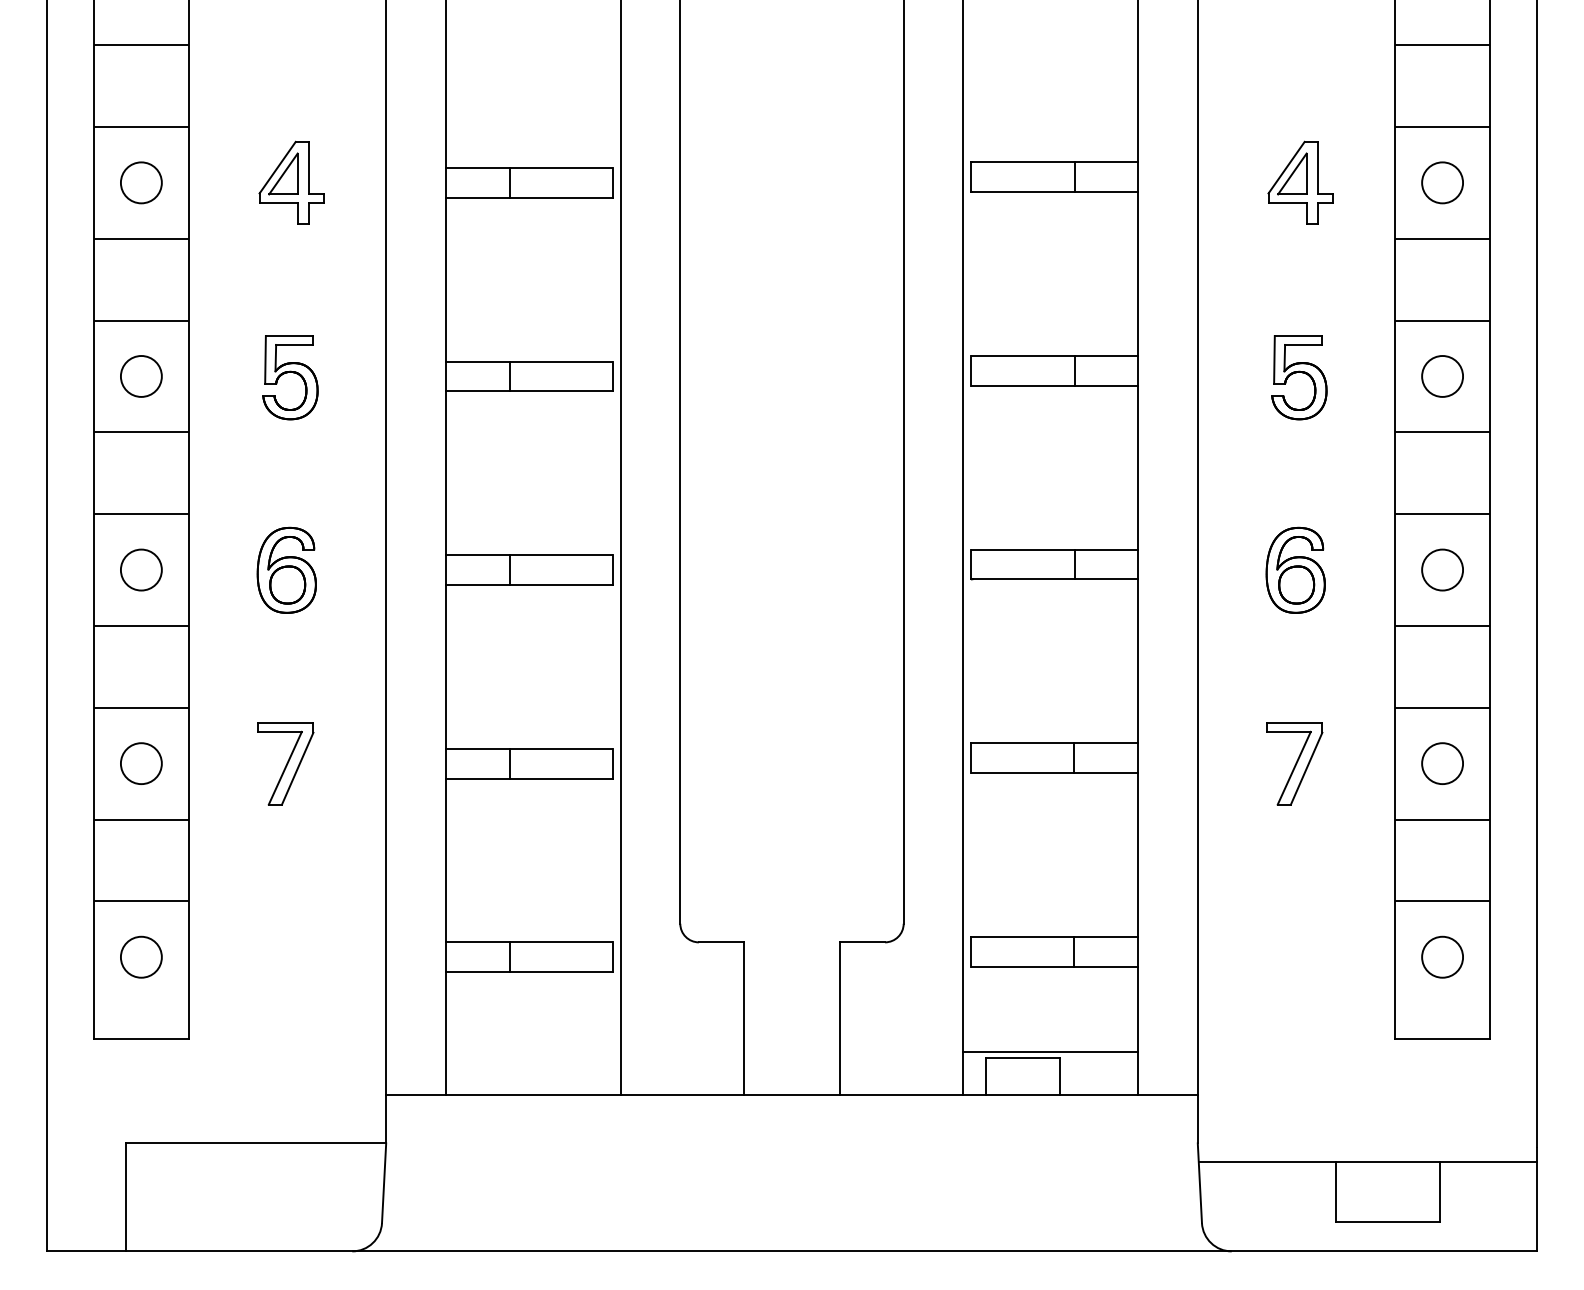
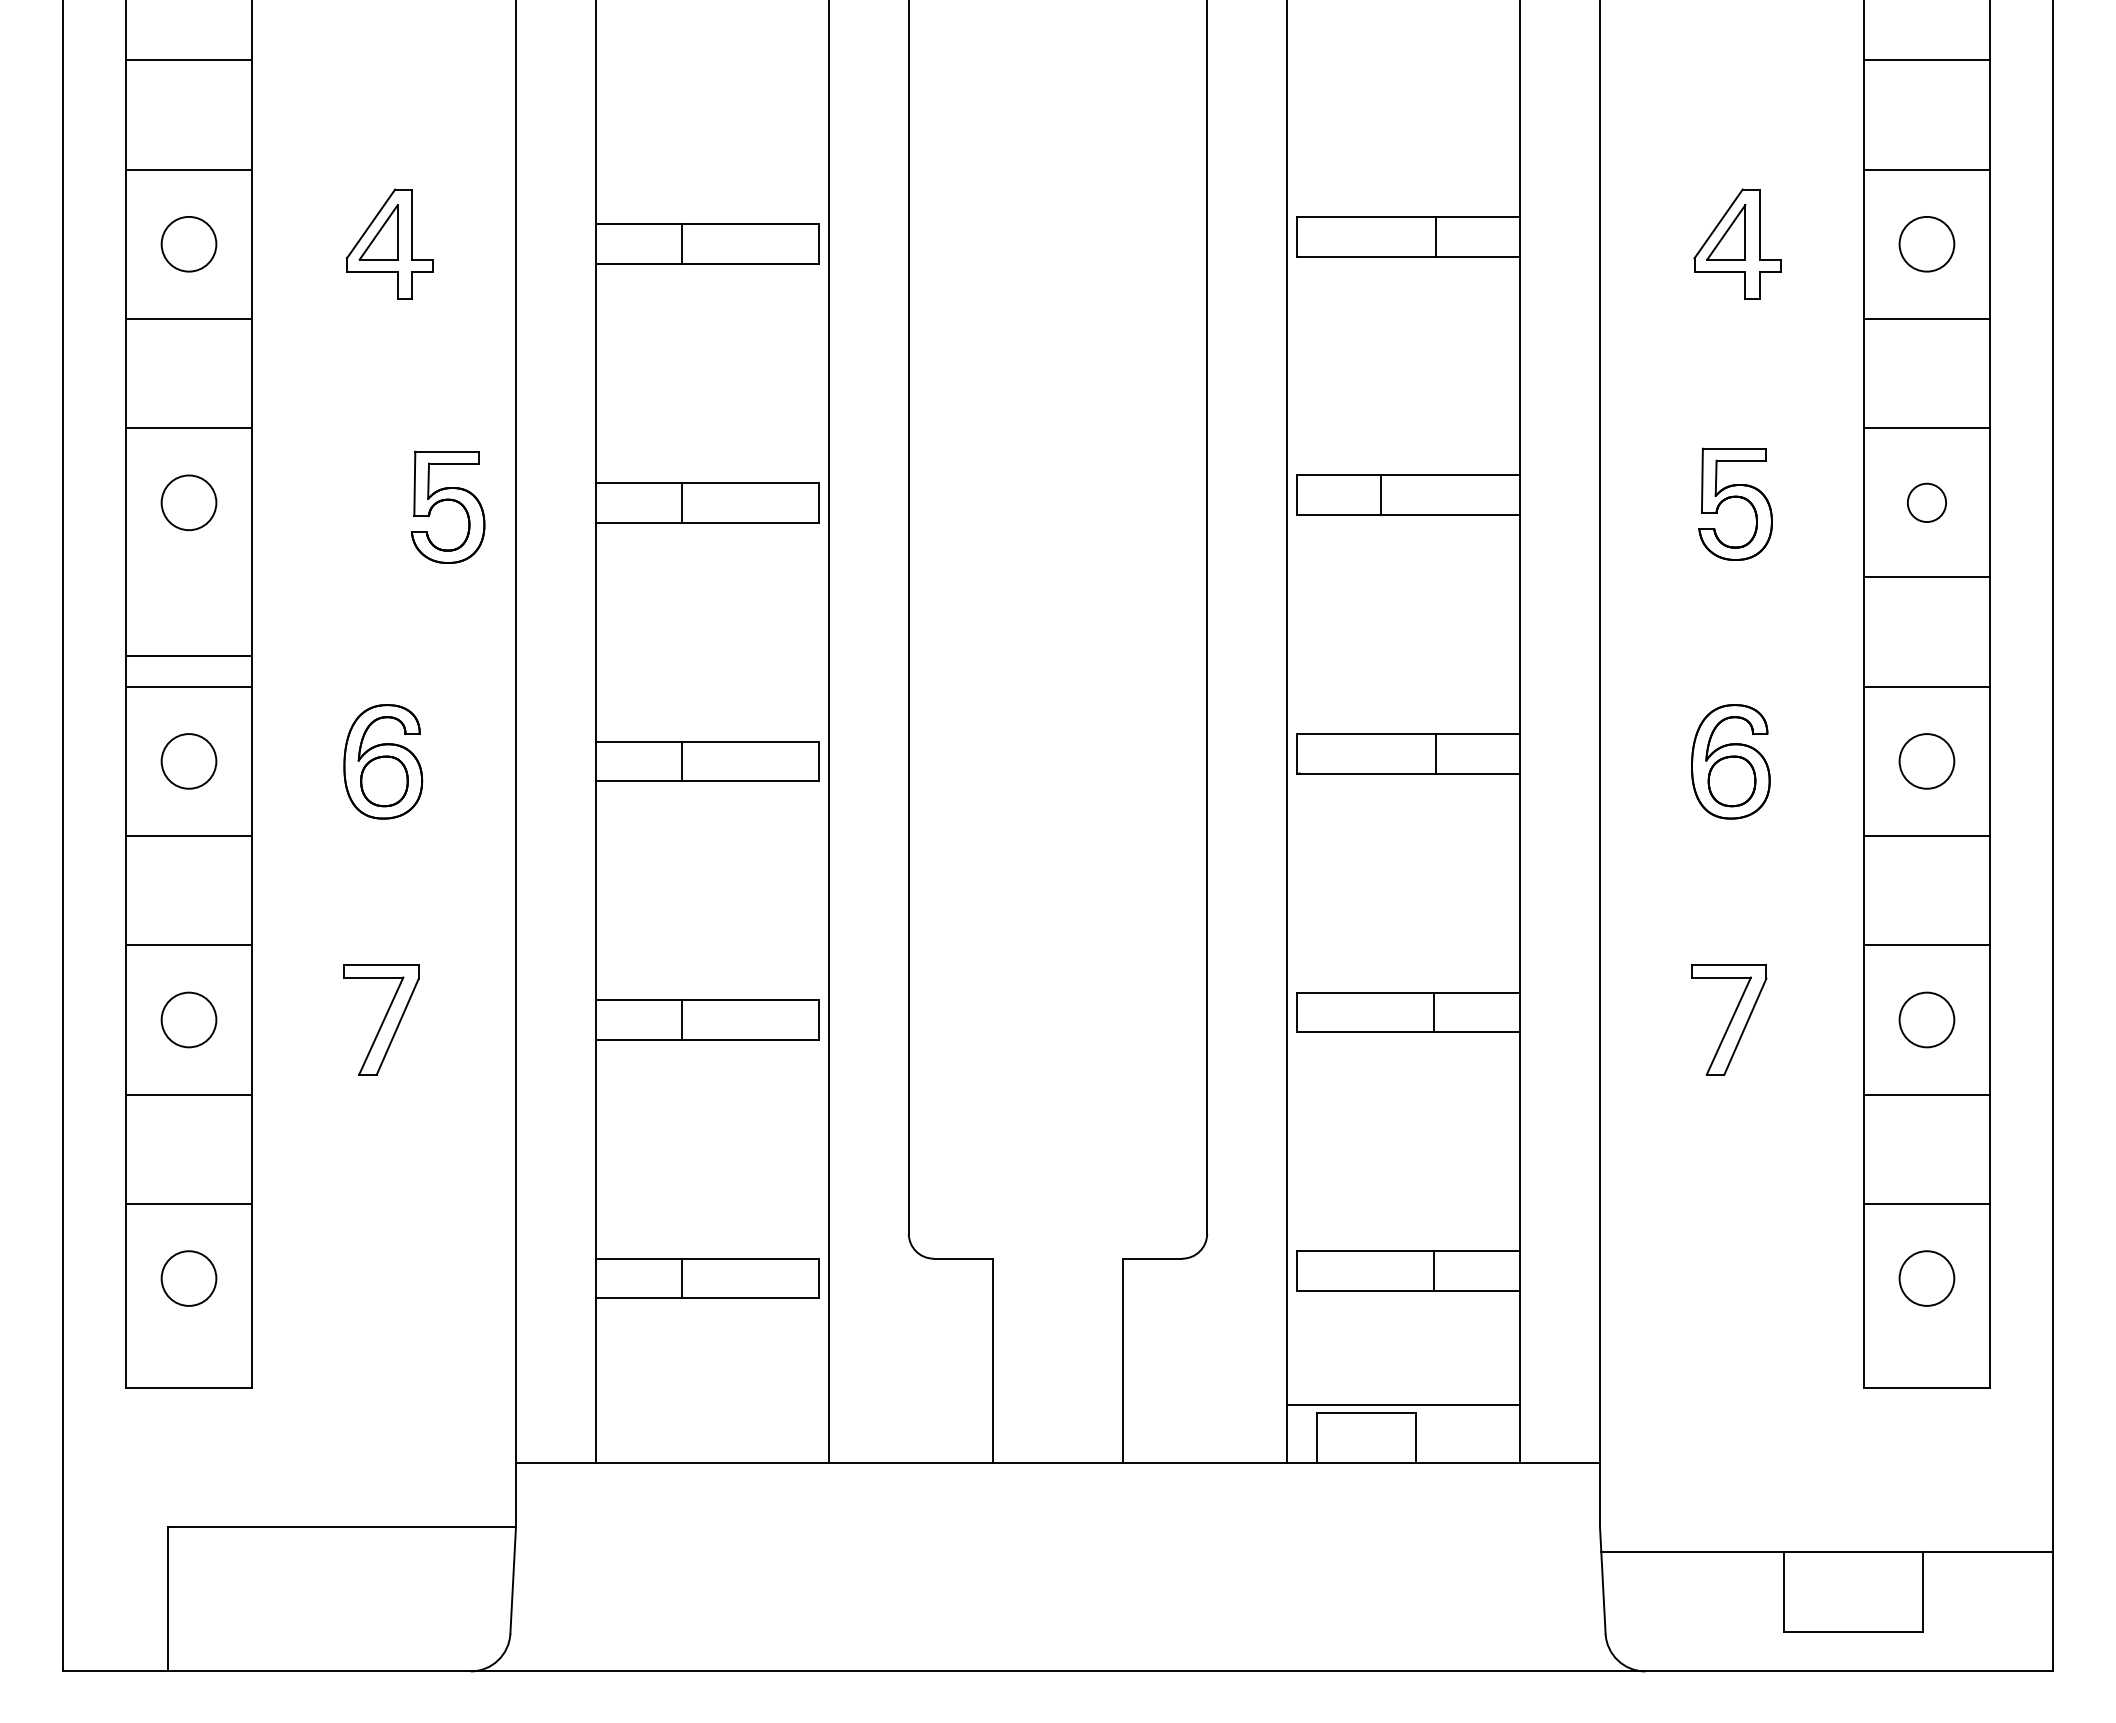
line: (1074, 370) -> (1380, 495), moved
part: (290, 376) -> (448, 506), moved
circle: (1442, 376) -> (1926, 502), size x0.7
line: (141, 432) -> (188, 656), moved

